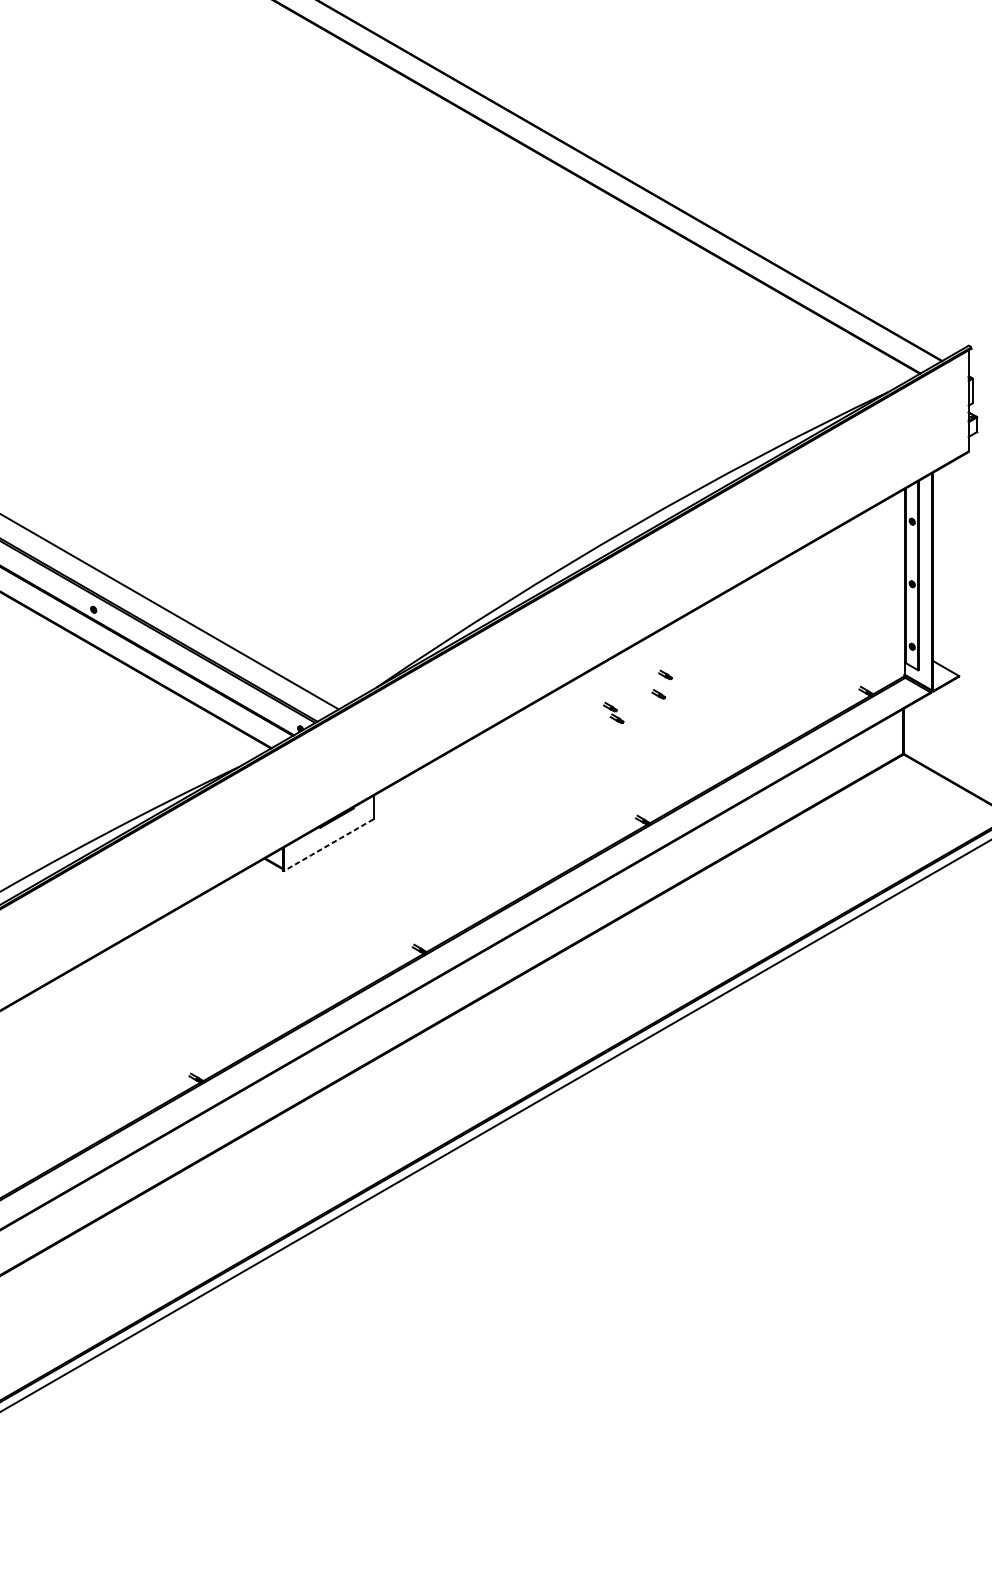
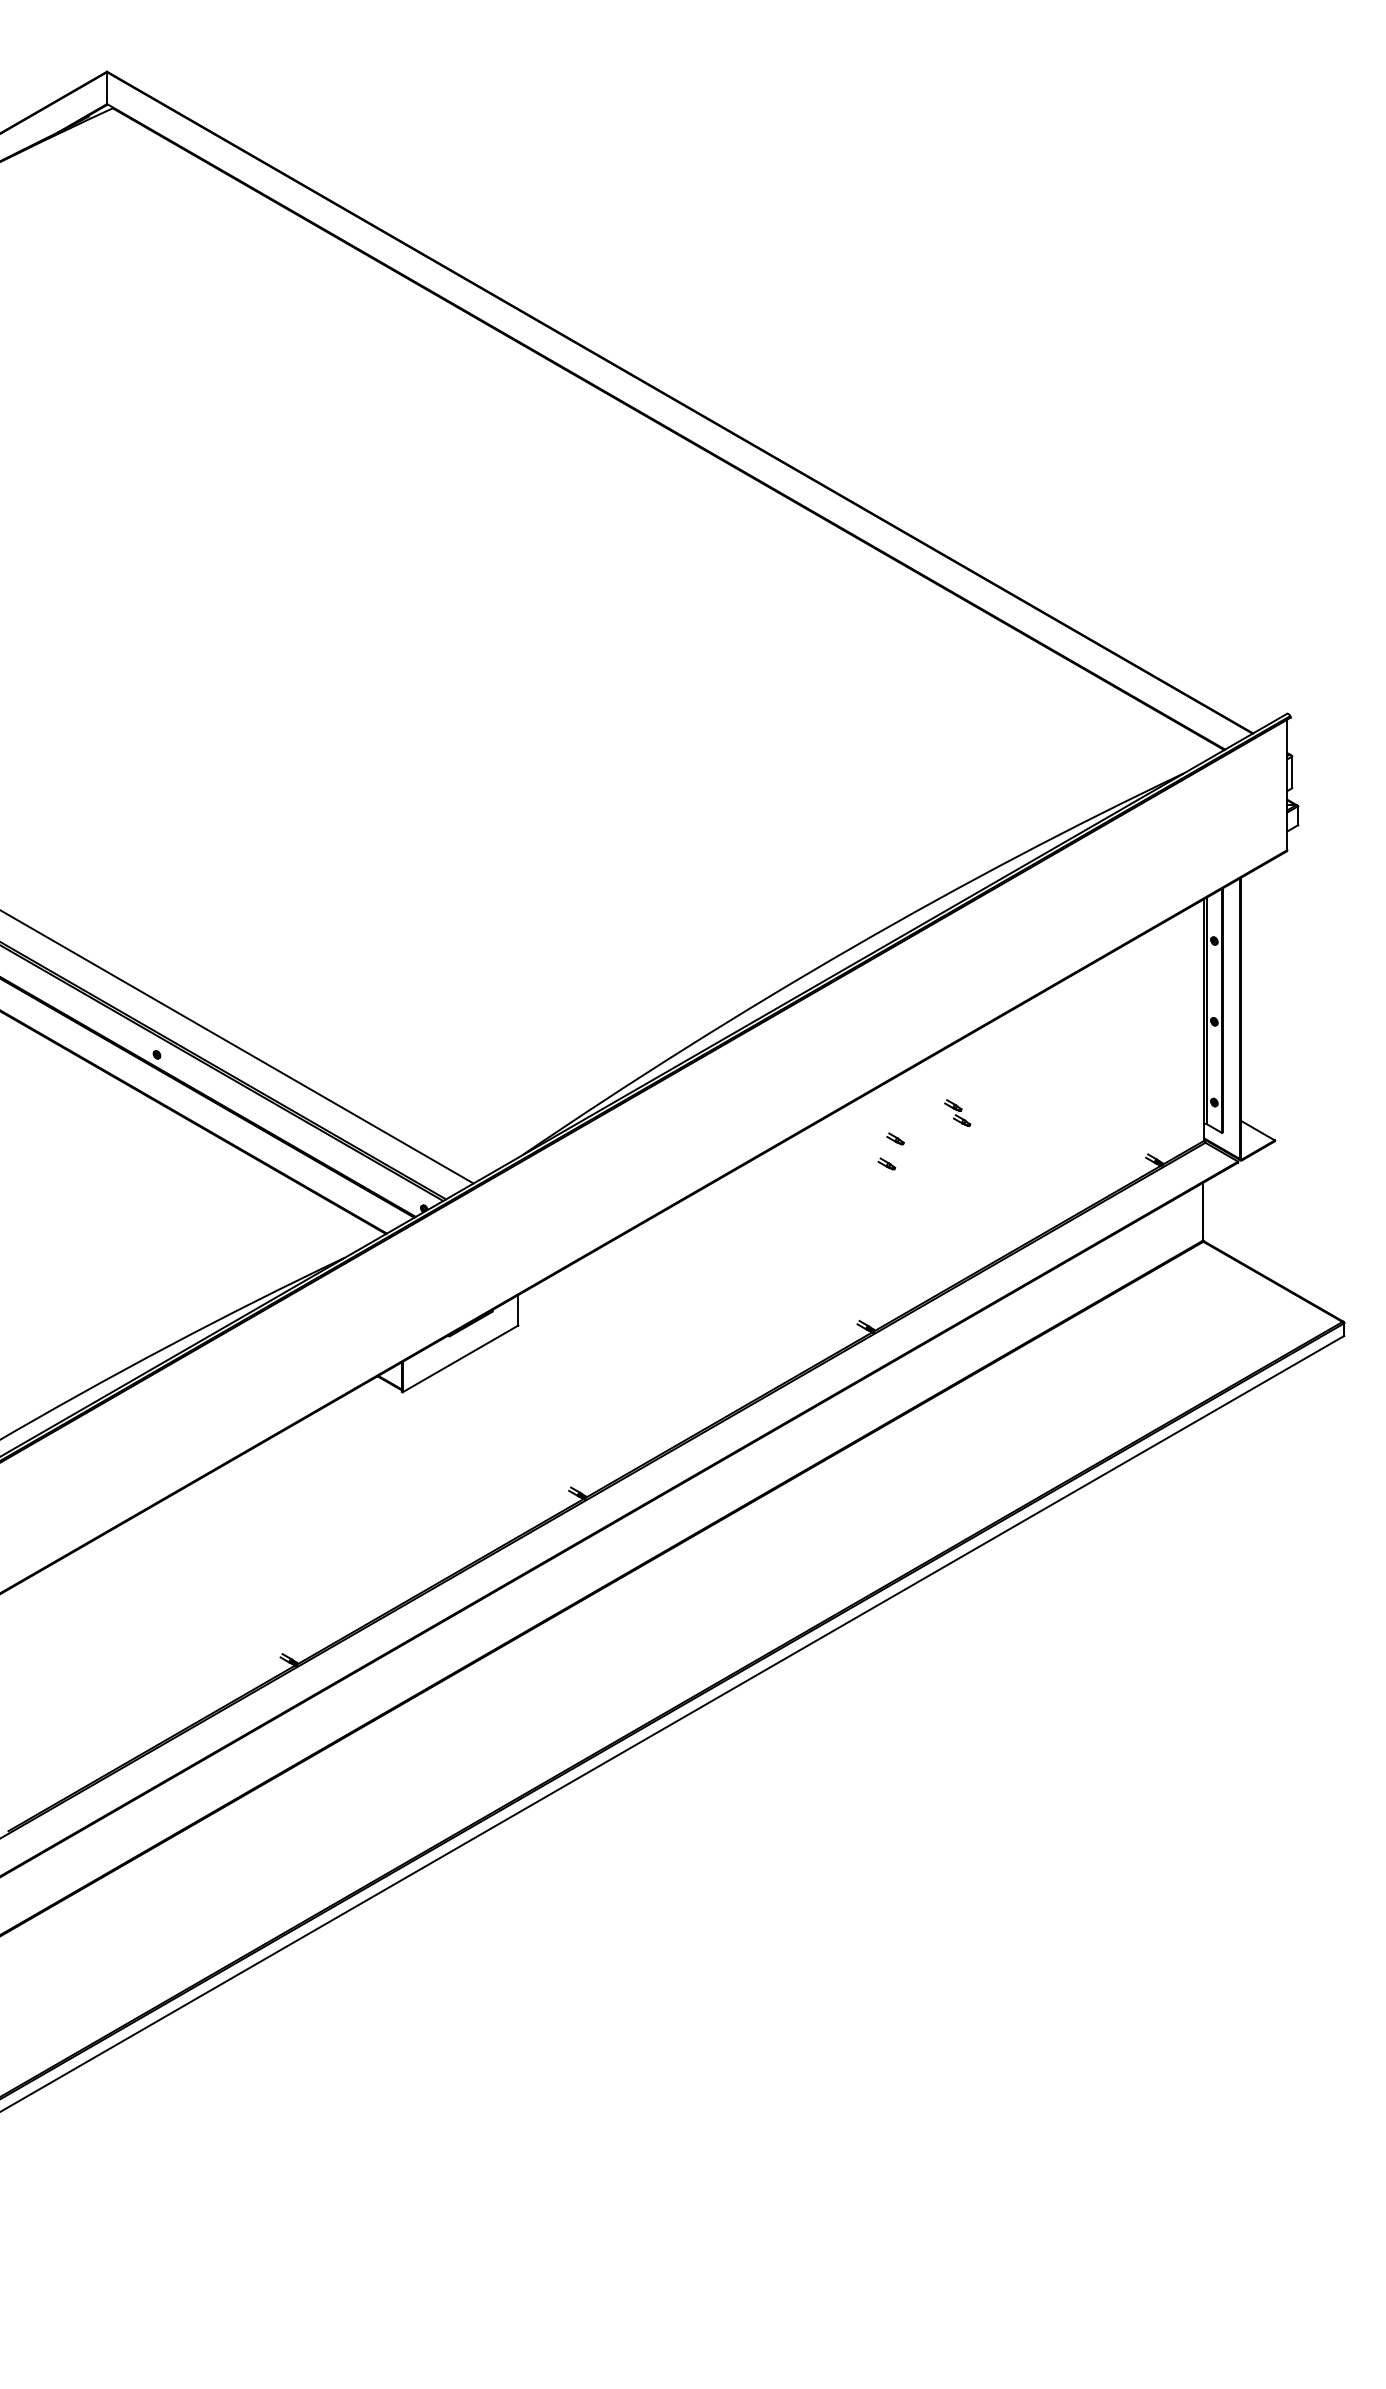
part: (613, 713) -> (957, 1113), moved
line: (328, 844) -> (460, 1358), dashed -> solid

